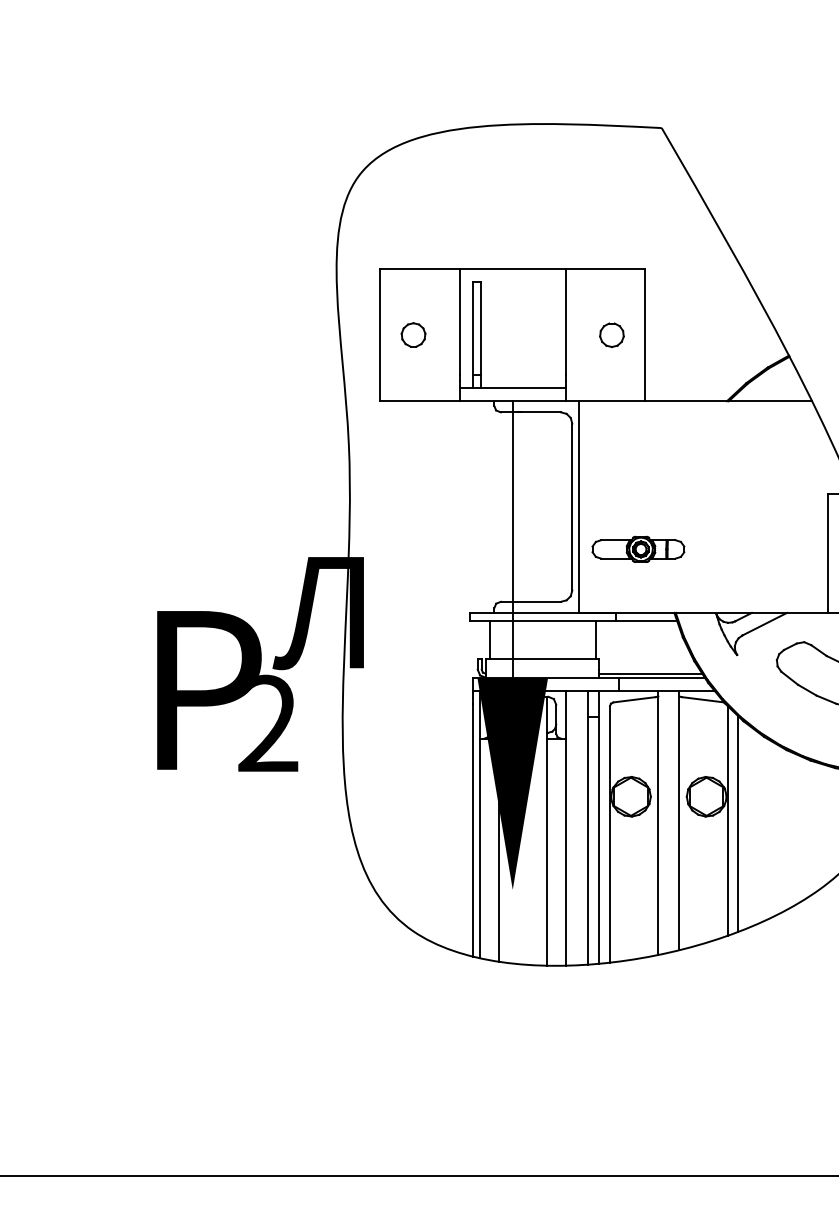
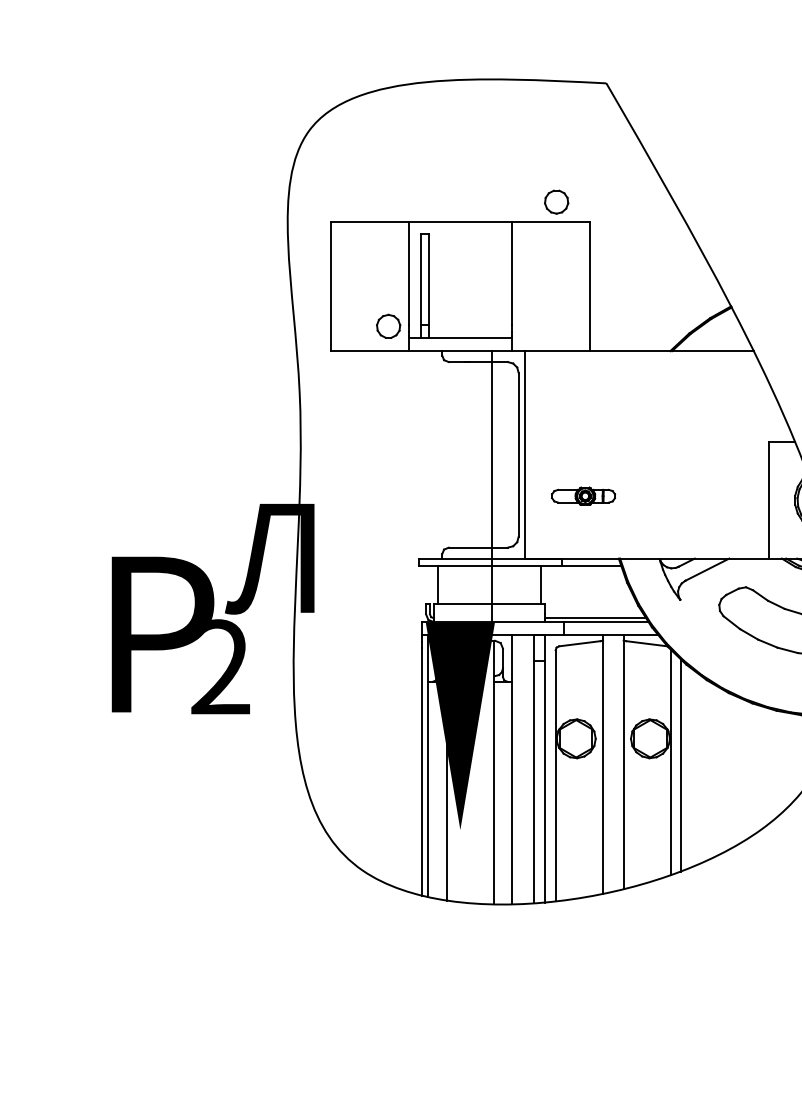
part: (413, 334) -> (388, 325), moved
part: (611, 334) -> (556, 201), moved
line: (512, 539) -> (491, 486), moved
part: (638, 548) -> (583, 495), size x0.7

